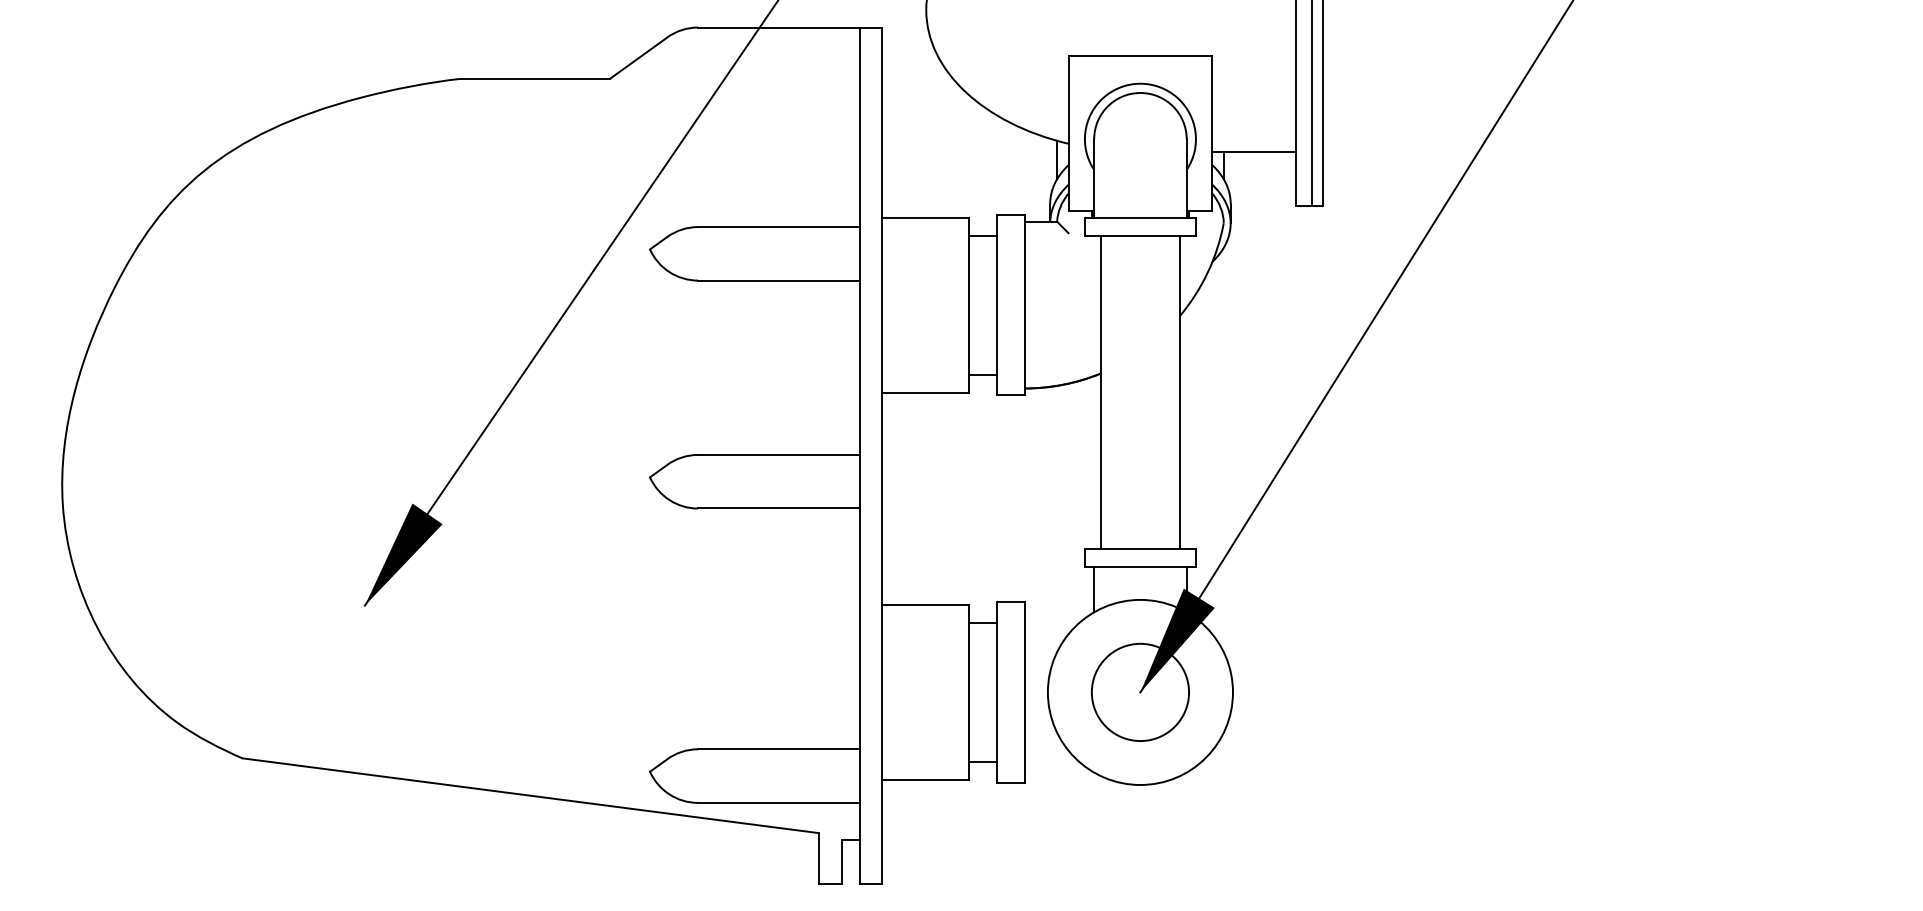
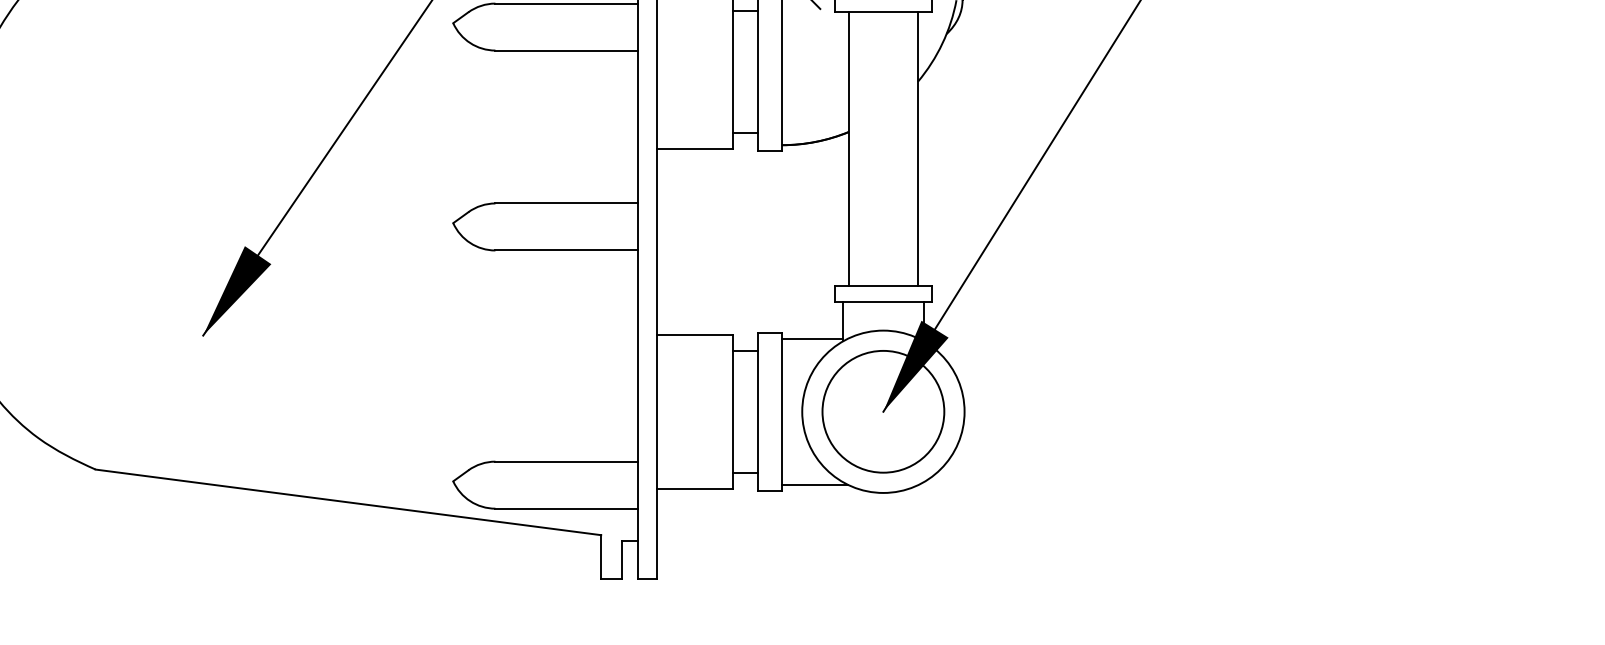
line: (1059, 609) -> (812, 339), added
circle: (1140, 692) -> (883, 411), size x1.43
line: (1062, 775) -> (815, 484), added

